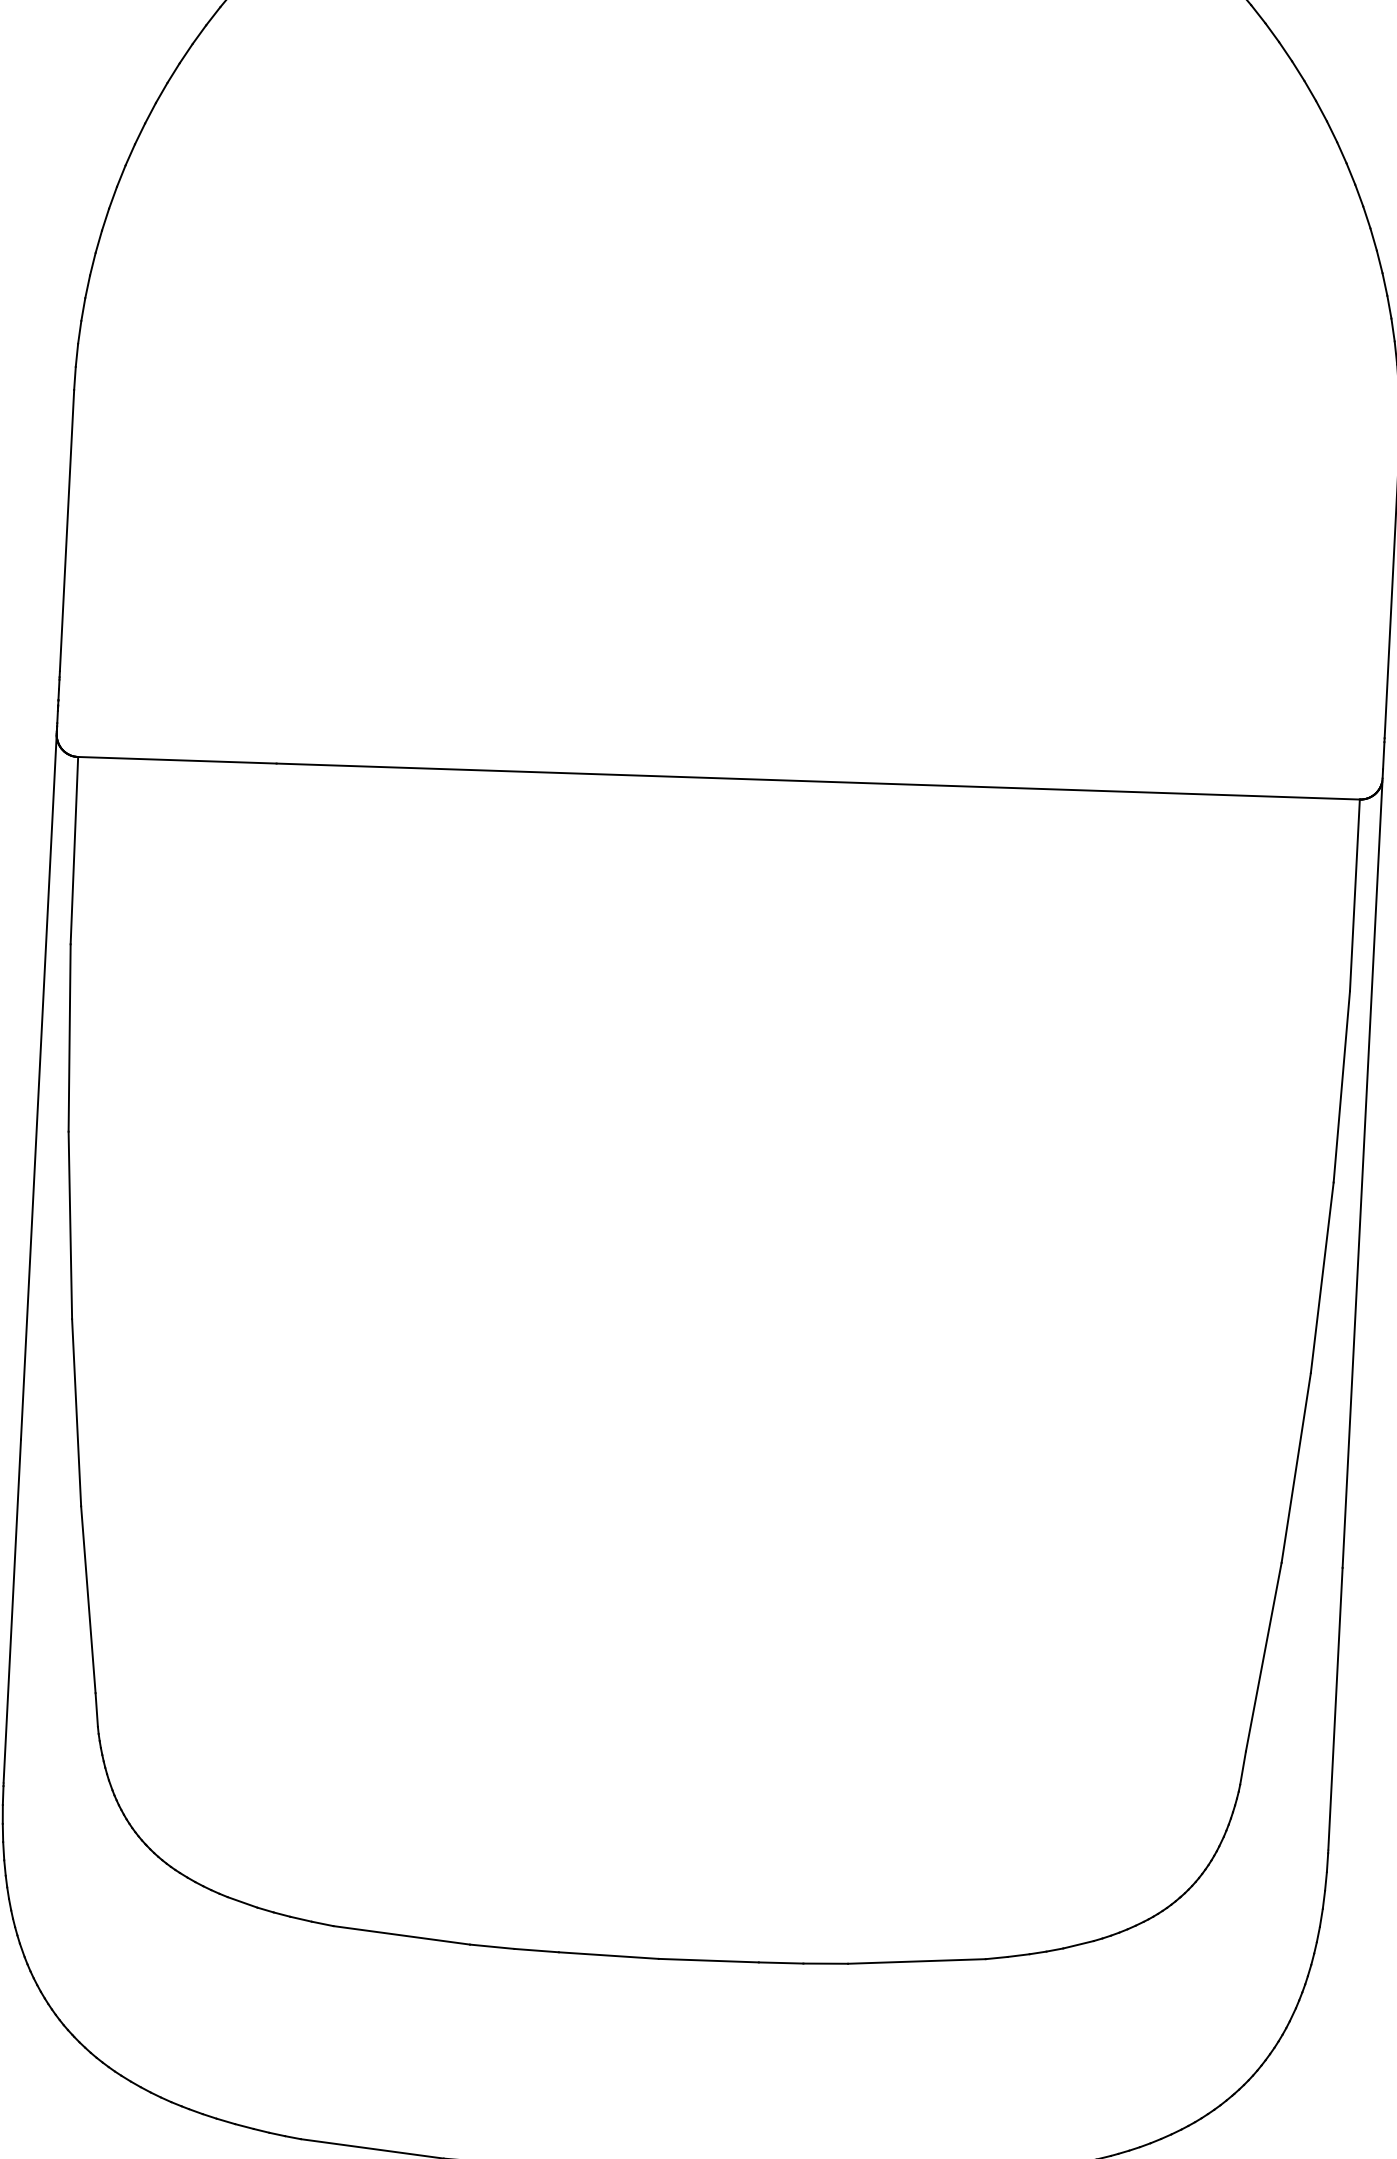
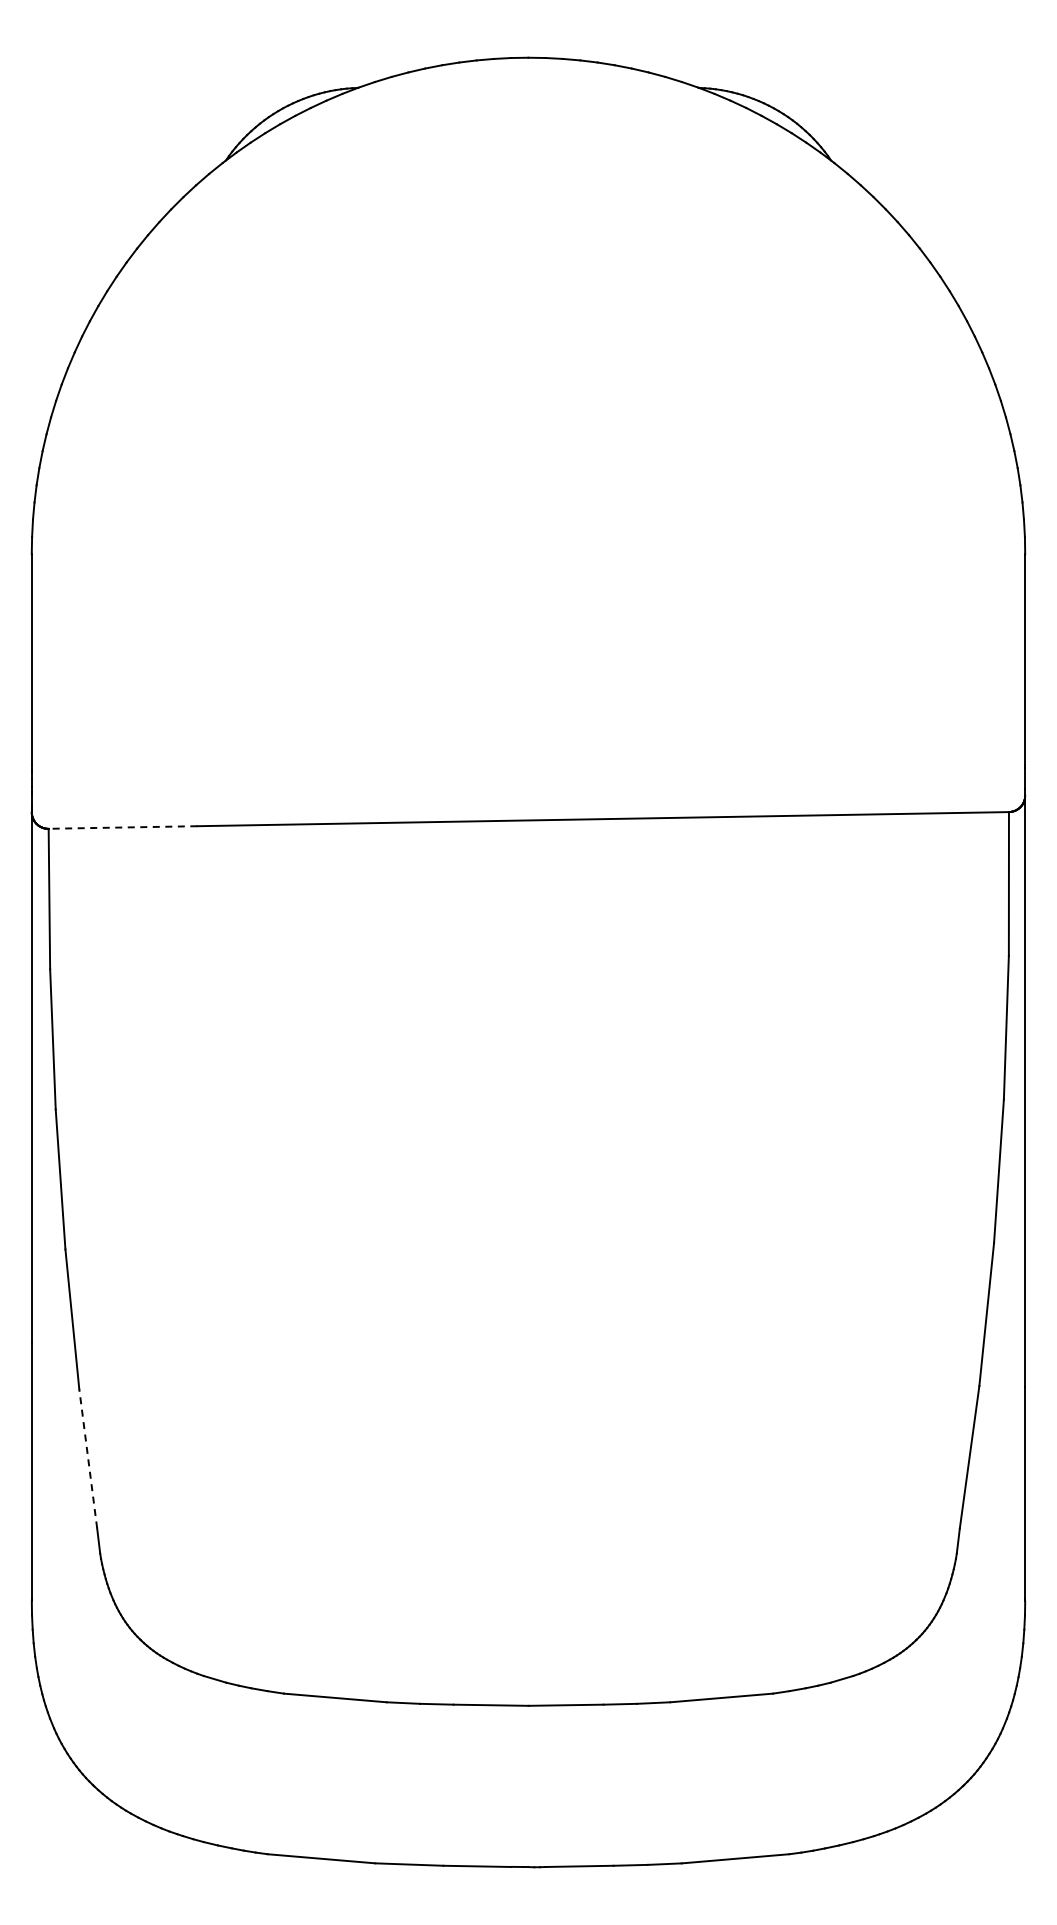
line: (176, 760) -> (122, 827), solid -> dashed
line: (88, 1599) -> (88, 1458), solid -> dashed

